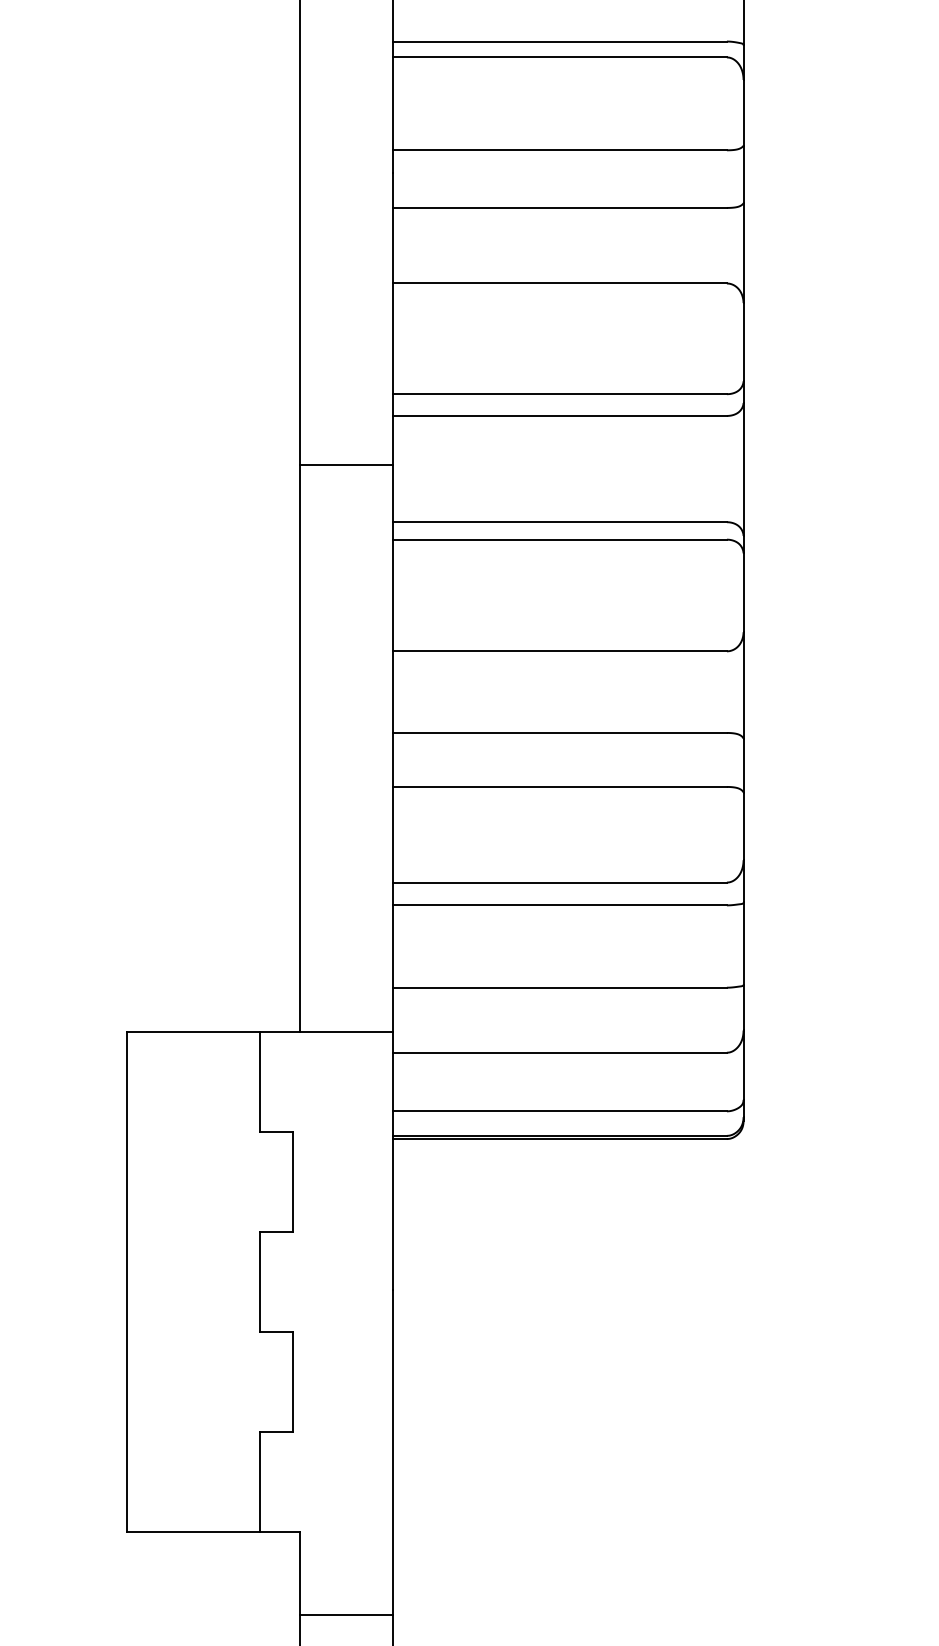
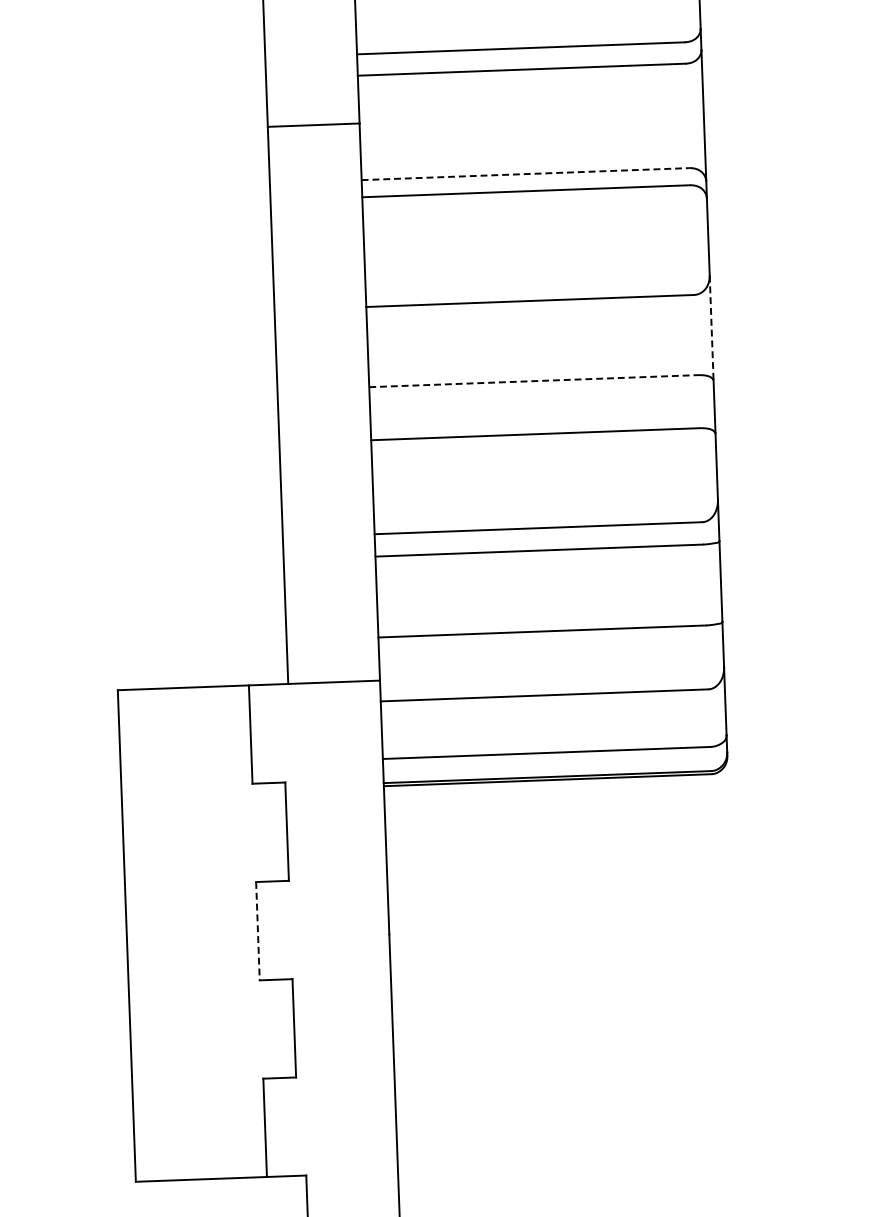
line: (560, 522) -> (525, 174), solid -> dashed
line: (743, 686) -> (711, 328), solid -> dashed
line: (560, 732) -> (533, 380), solid -> dashed
line: (259, 1282) -> (257, 931), solid -> dashed

